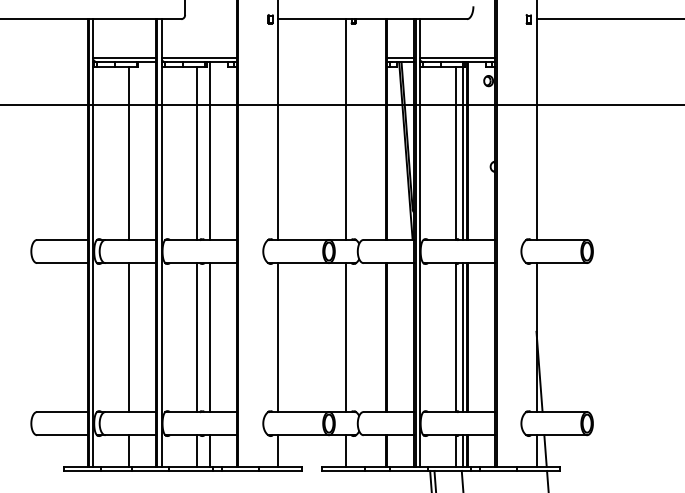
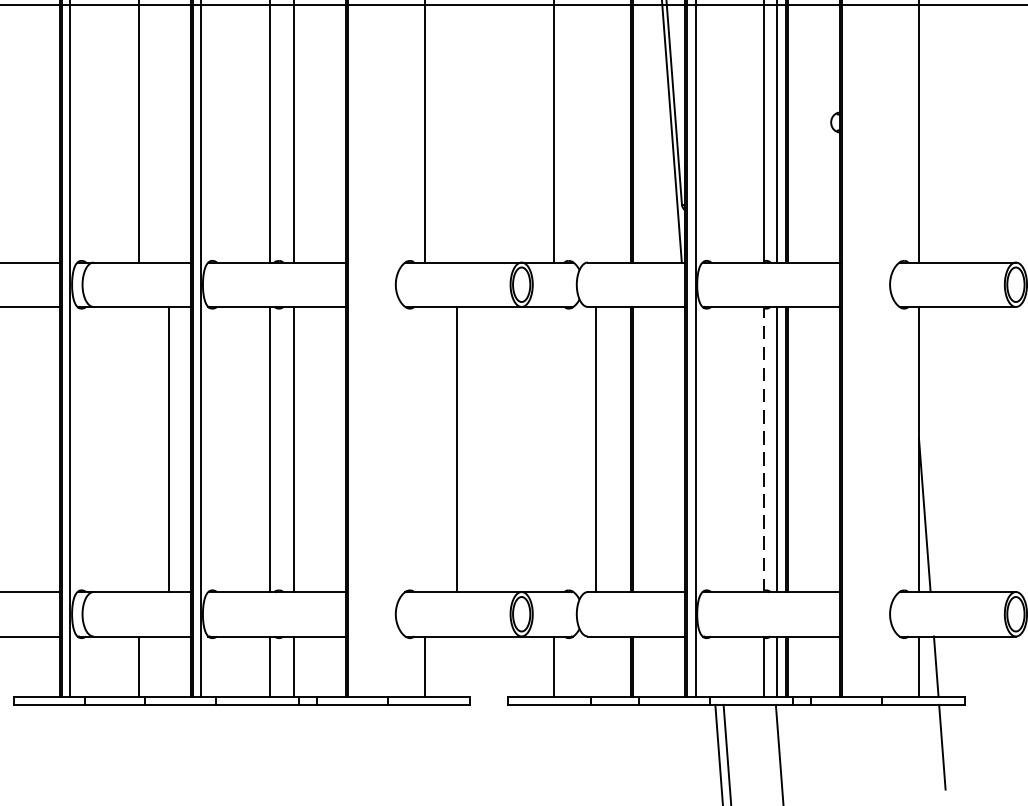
line: (129, 337) -> (170, 449), moved
line: (278, 337) -> (457, 449), moved
line: (345, 337) -> (595, 449), moved
line: (455, 337) -> (763, 449), solid -> dashed

